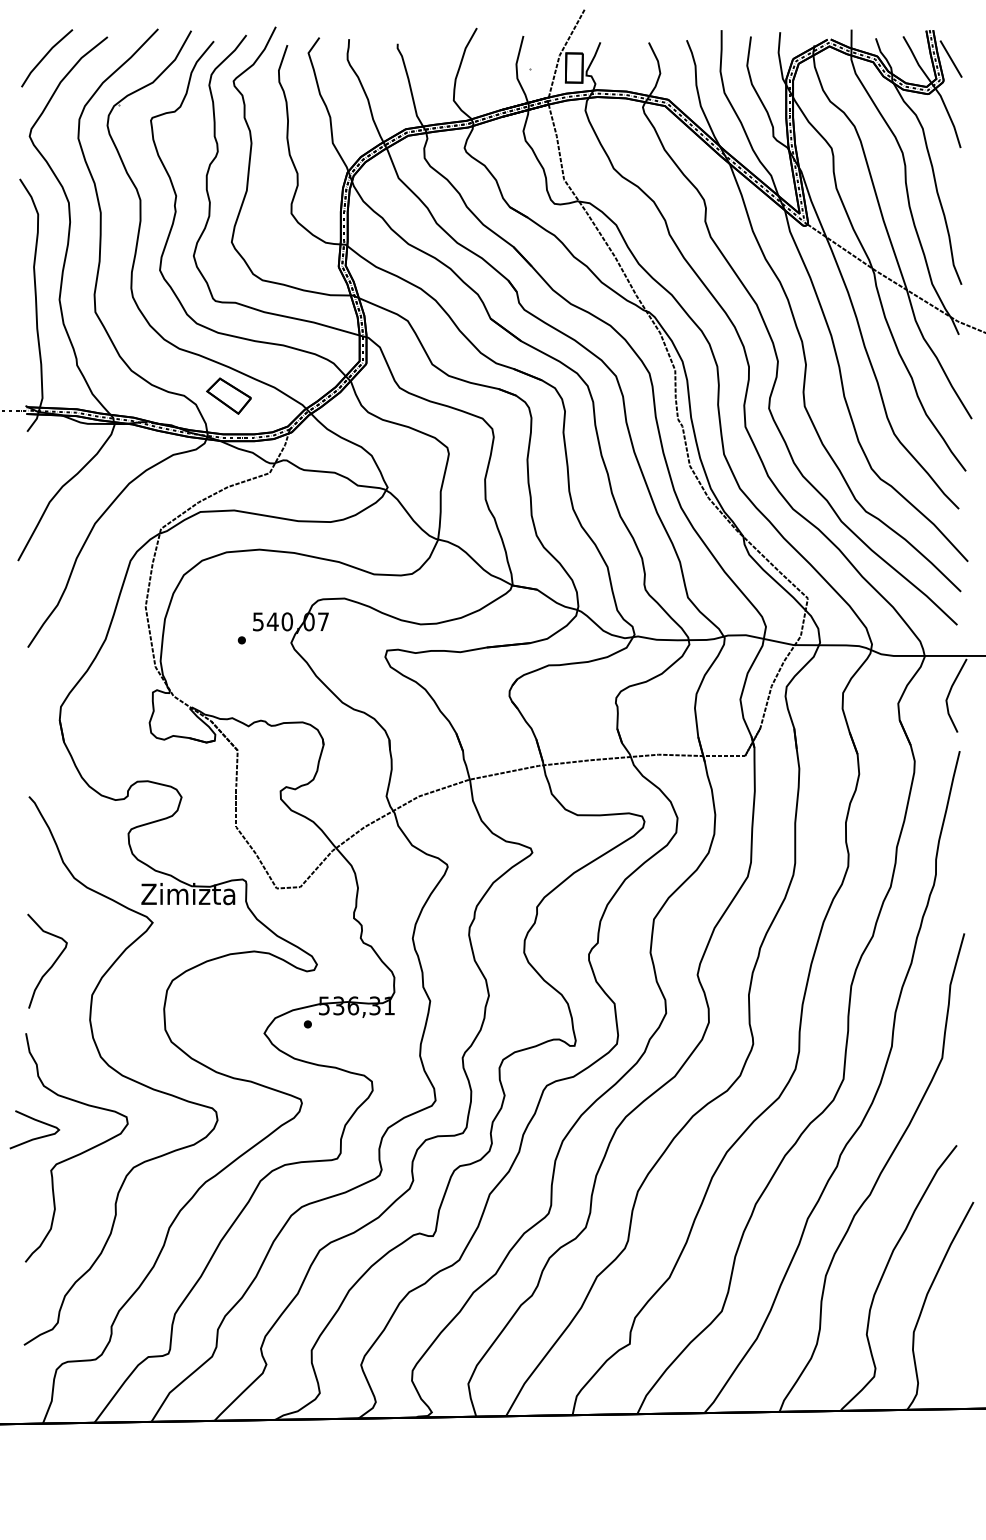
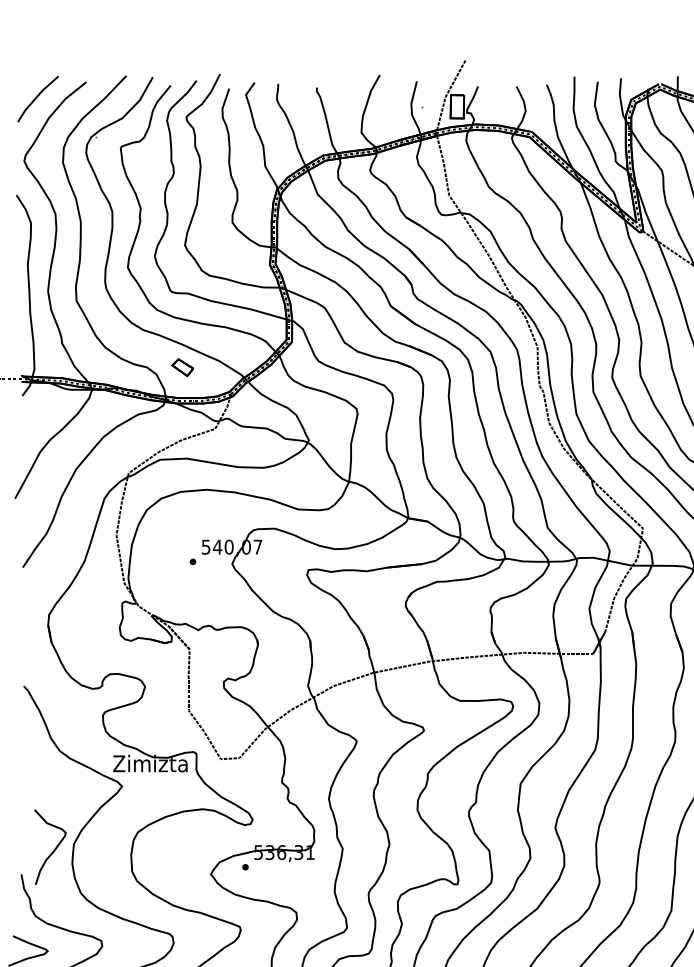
part: (228, 395) -> (182, 367), size x0.6
curve: (52, 963) -> (54, 849), moved

